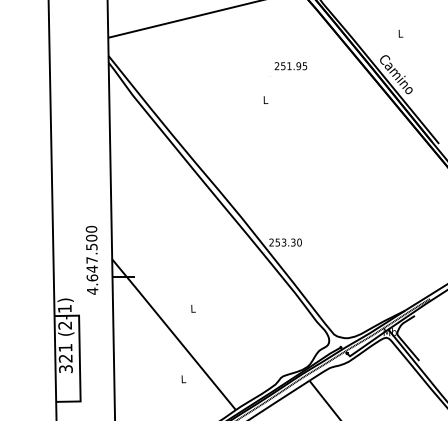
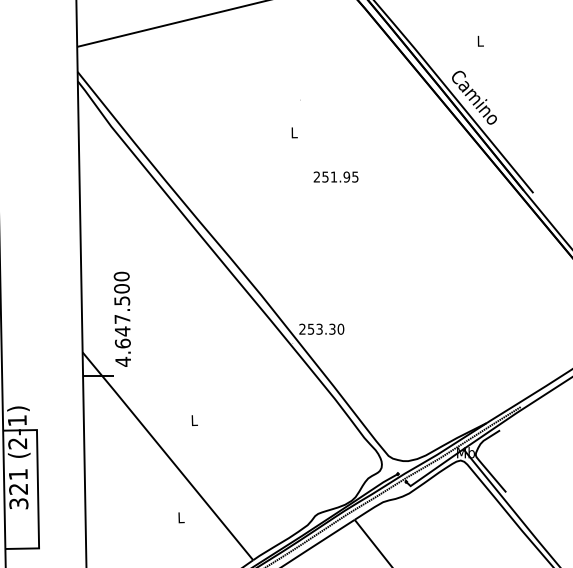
text: (290, 66) -> (335, 177), moved
text: (91, 260) -> (121, 319), moved

